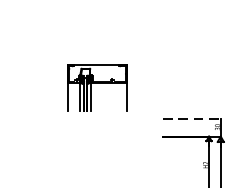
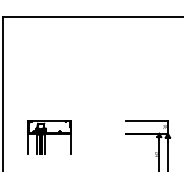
part: (97, 87) -> (49, 137), moved
line: (192, 119) -> (147, 121), dashed -> solid

